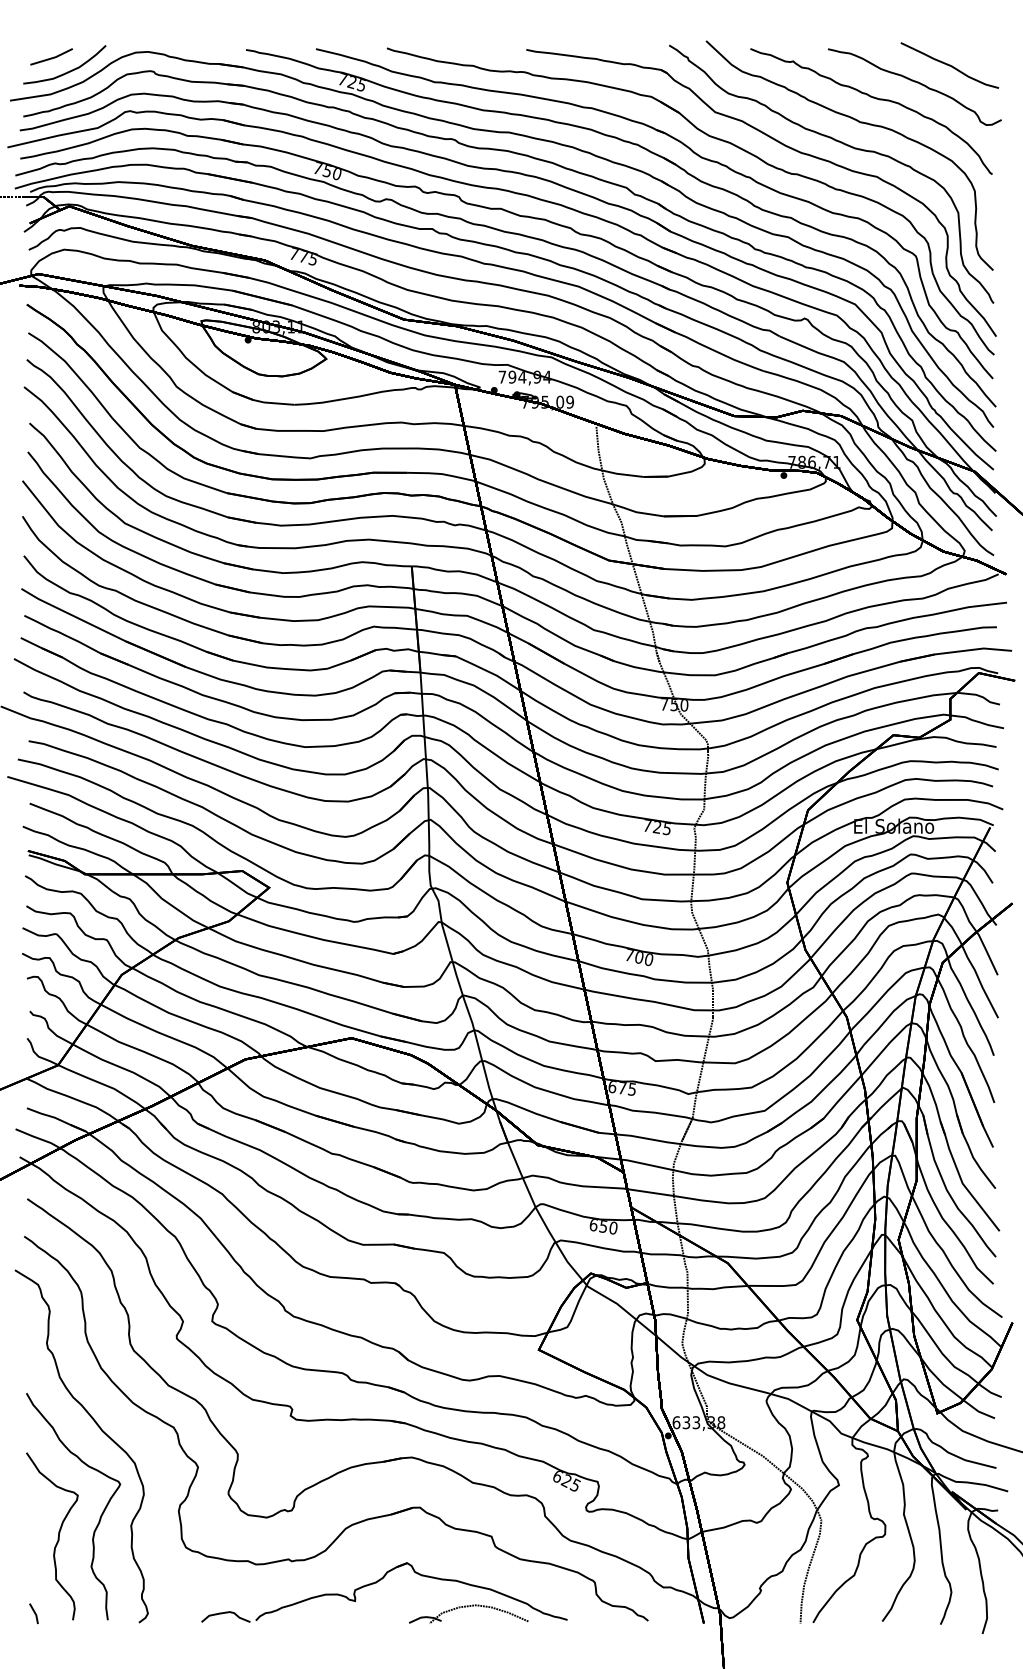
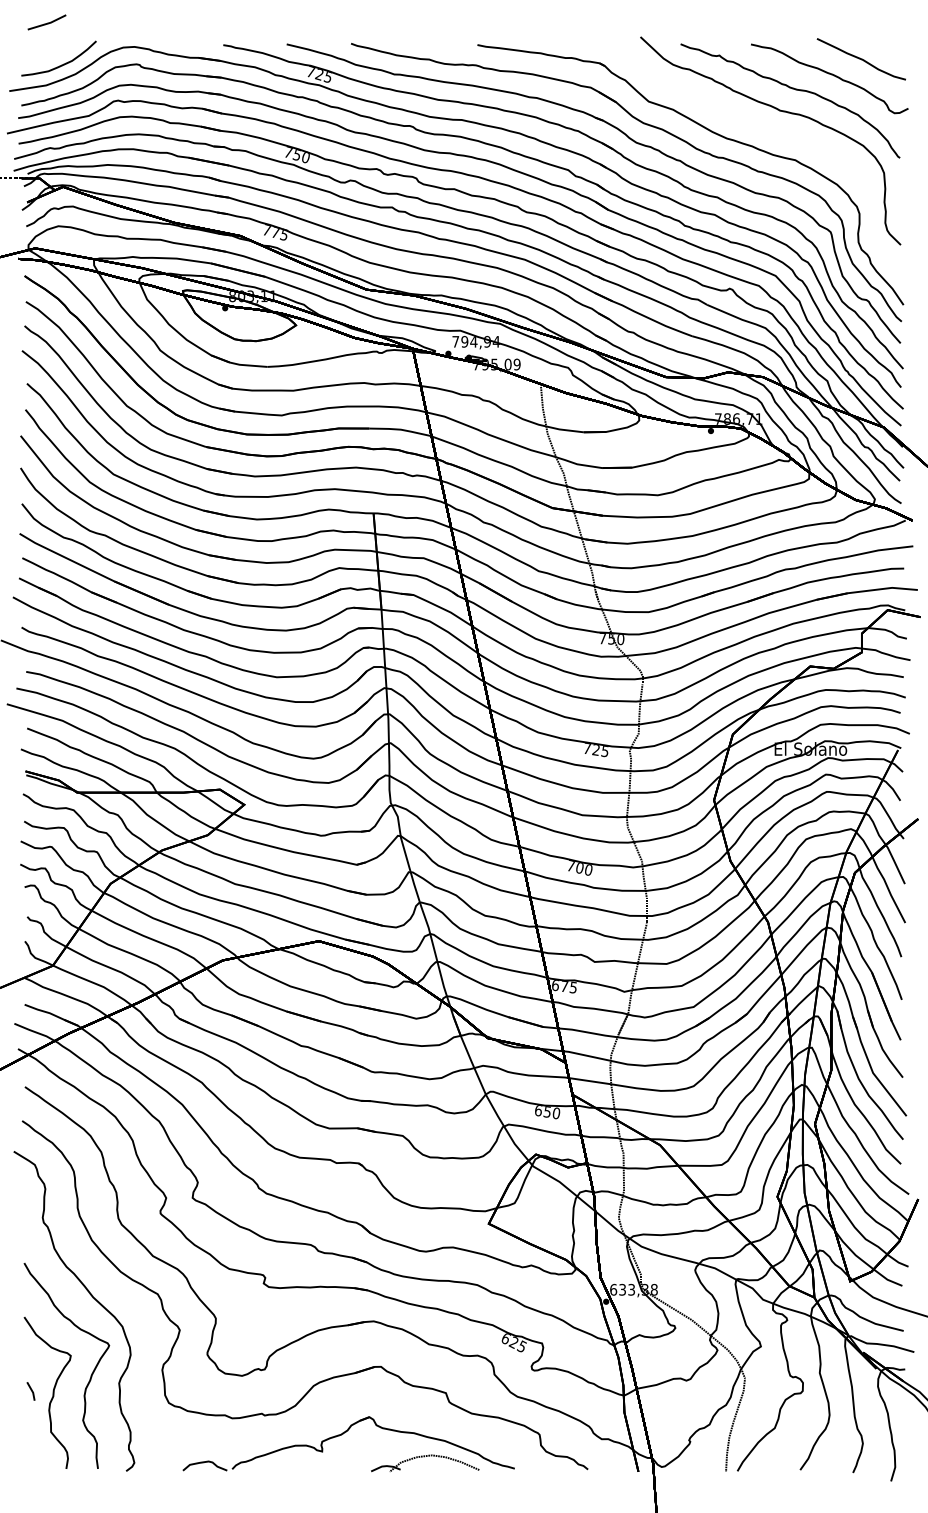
line: (51, 57) -> (46, 22), moved
part: (845, 145) -> (766, 131), removed
part: (33, 1613) -> (30, 1391), moved

